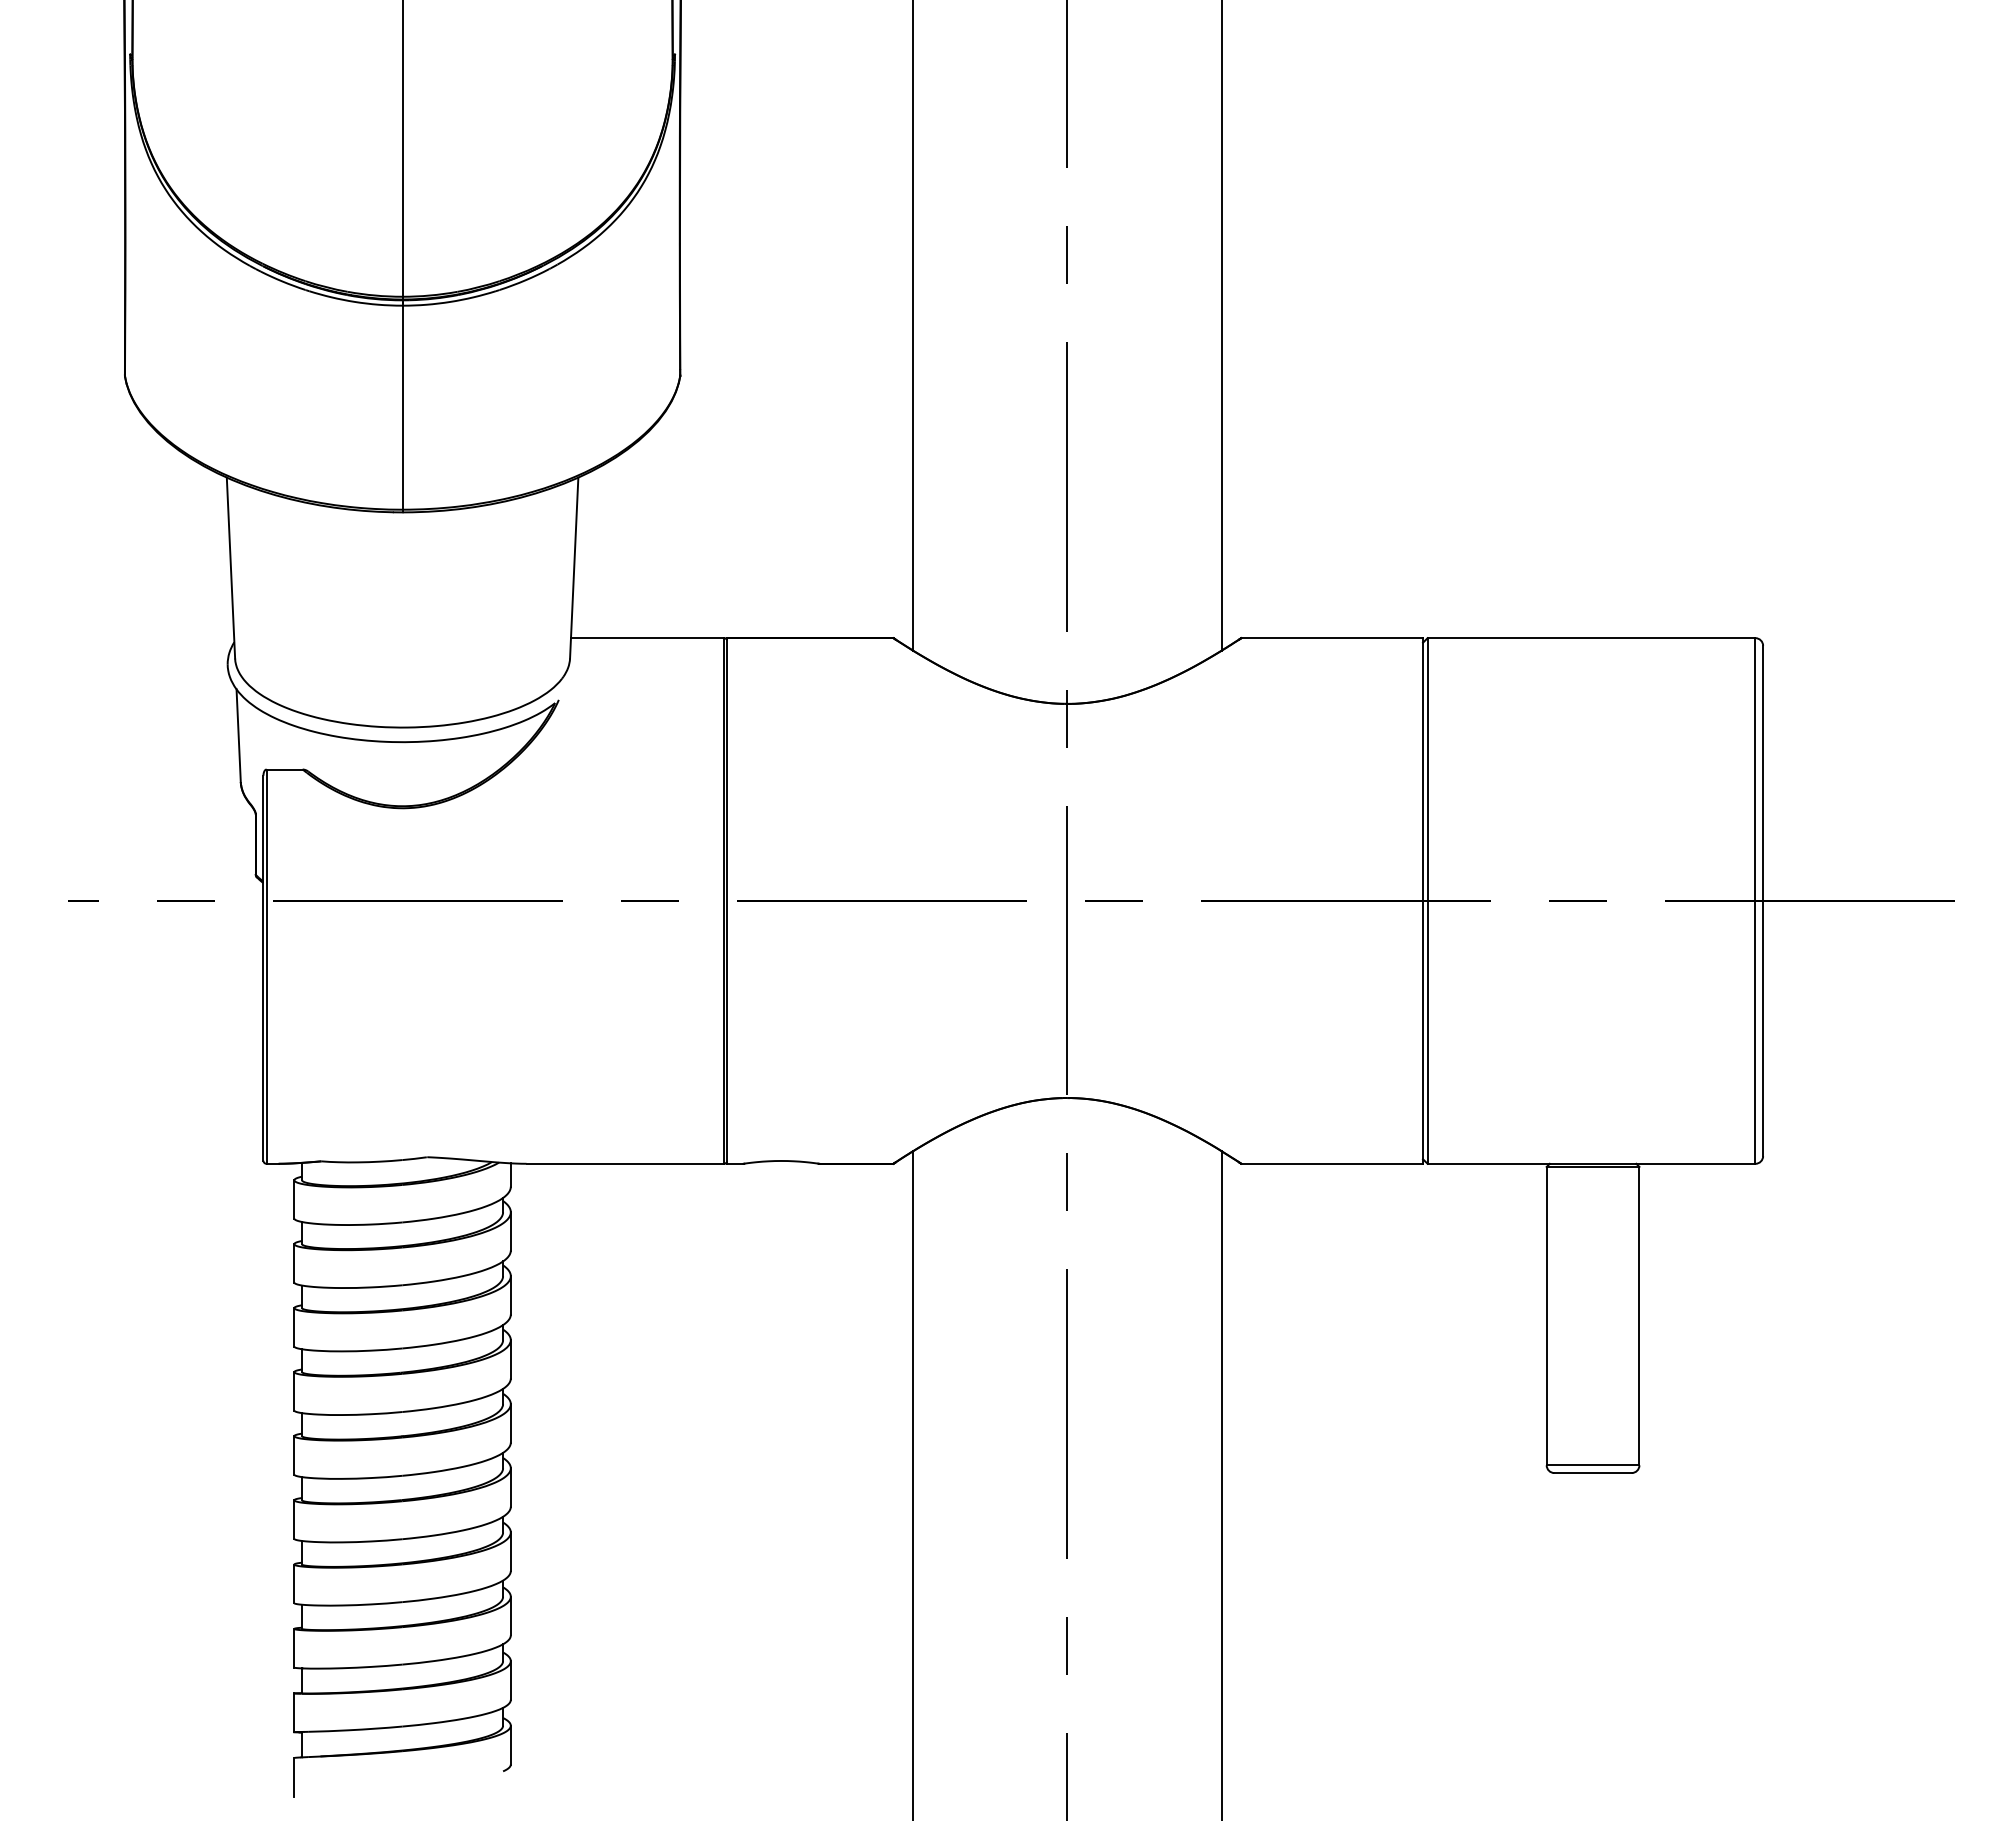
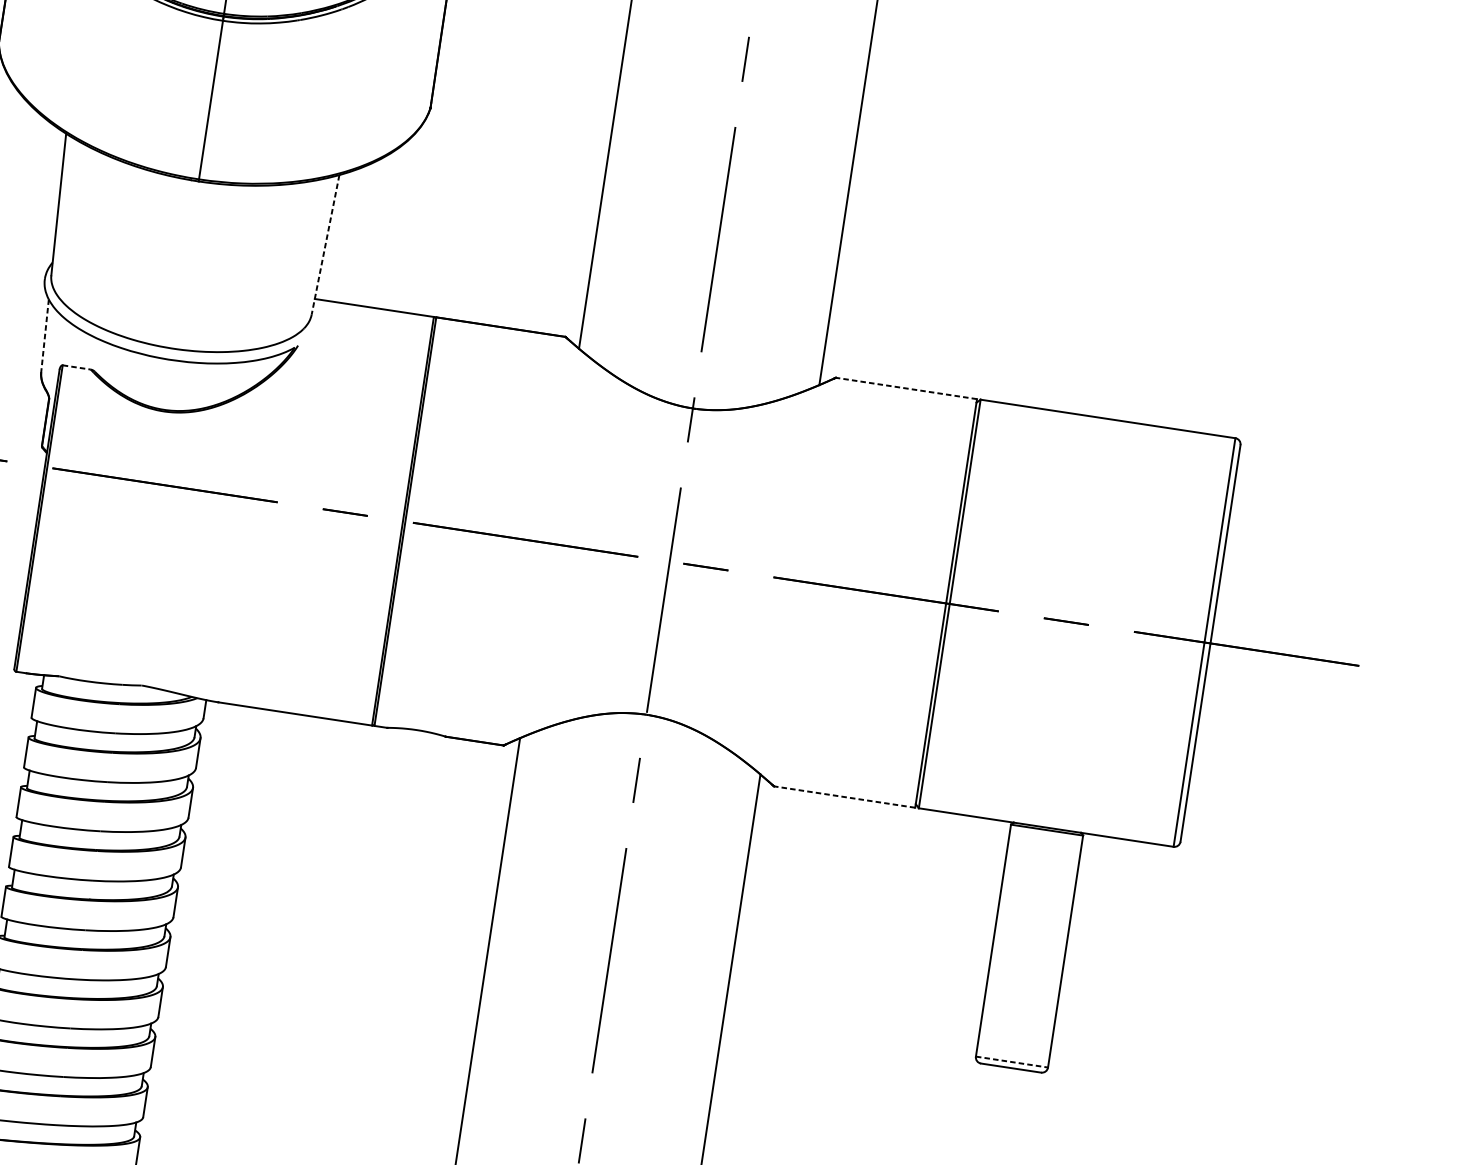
line: (574, 568) -> (325, 245), solid -> dashed
line: (1332, 638) -> (906, 388), solid -> dashed
line: (238, 736) -> (44, 336), solid -> dashed
line: (285, 769) -> (77, 367), solid -> dashed
line: (1332, 1163) -> (844, 796), solid -> dashed
line: (1593, 1465) -> (1012, 1062), solid -> dashed

